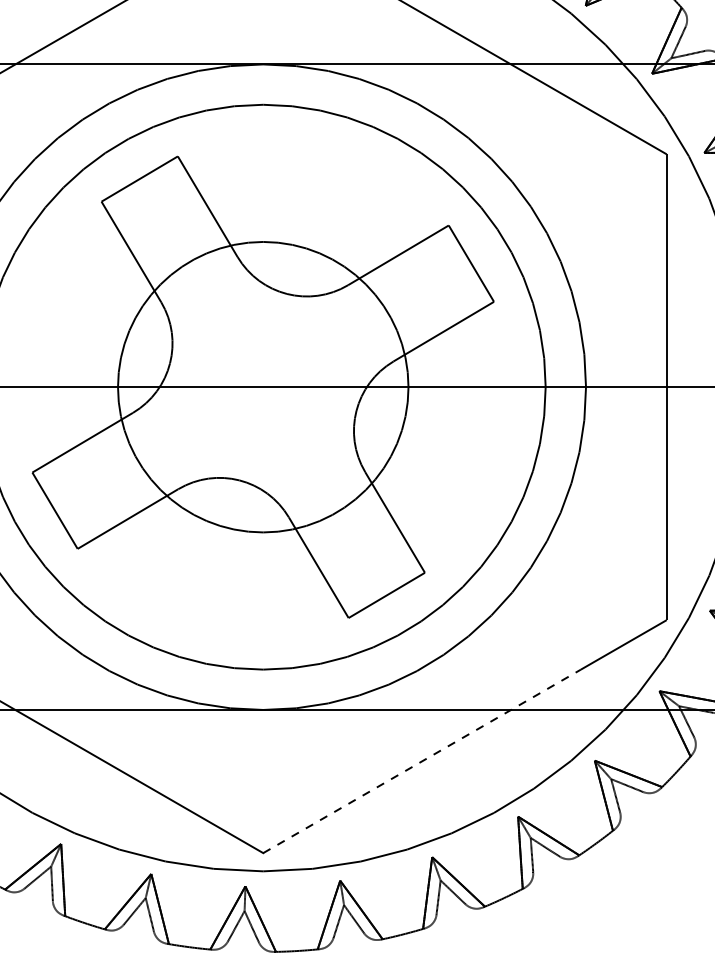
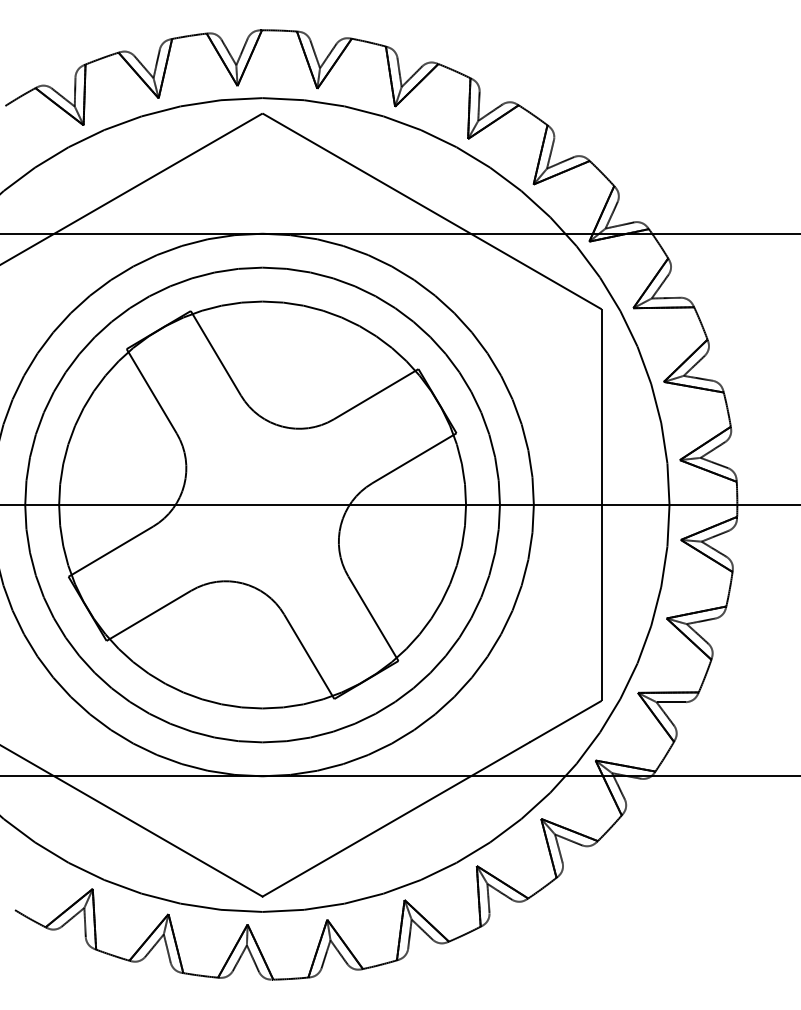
circle: (263, 386) -> (262, 504), size x1.67
line: (422, 761) -> (396, 819), dashed -> solid

